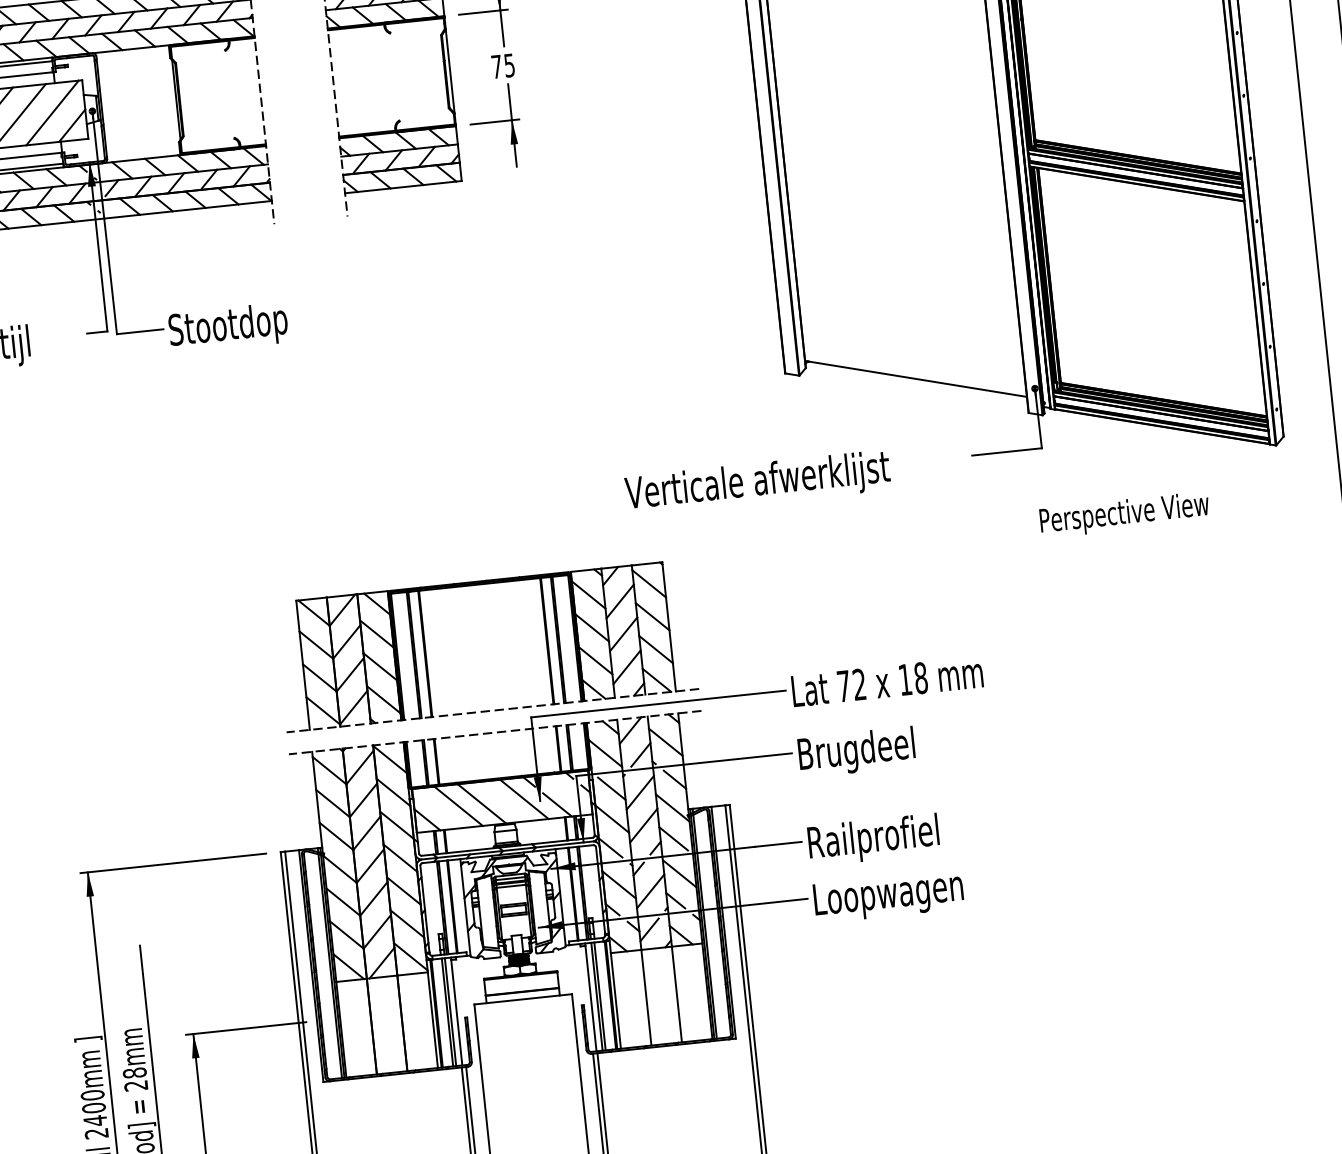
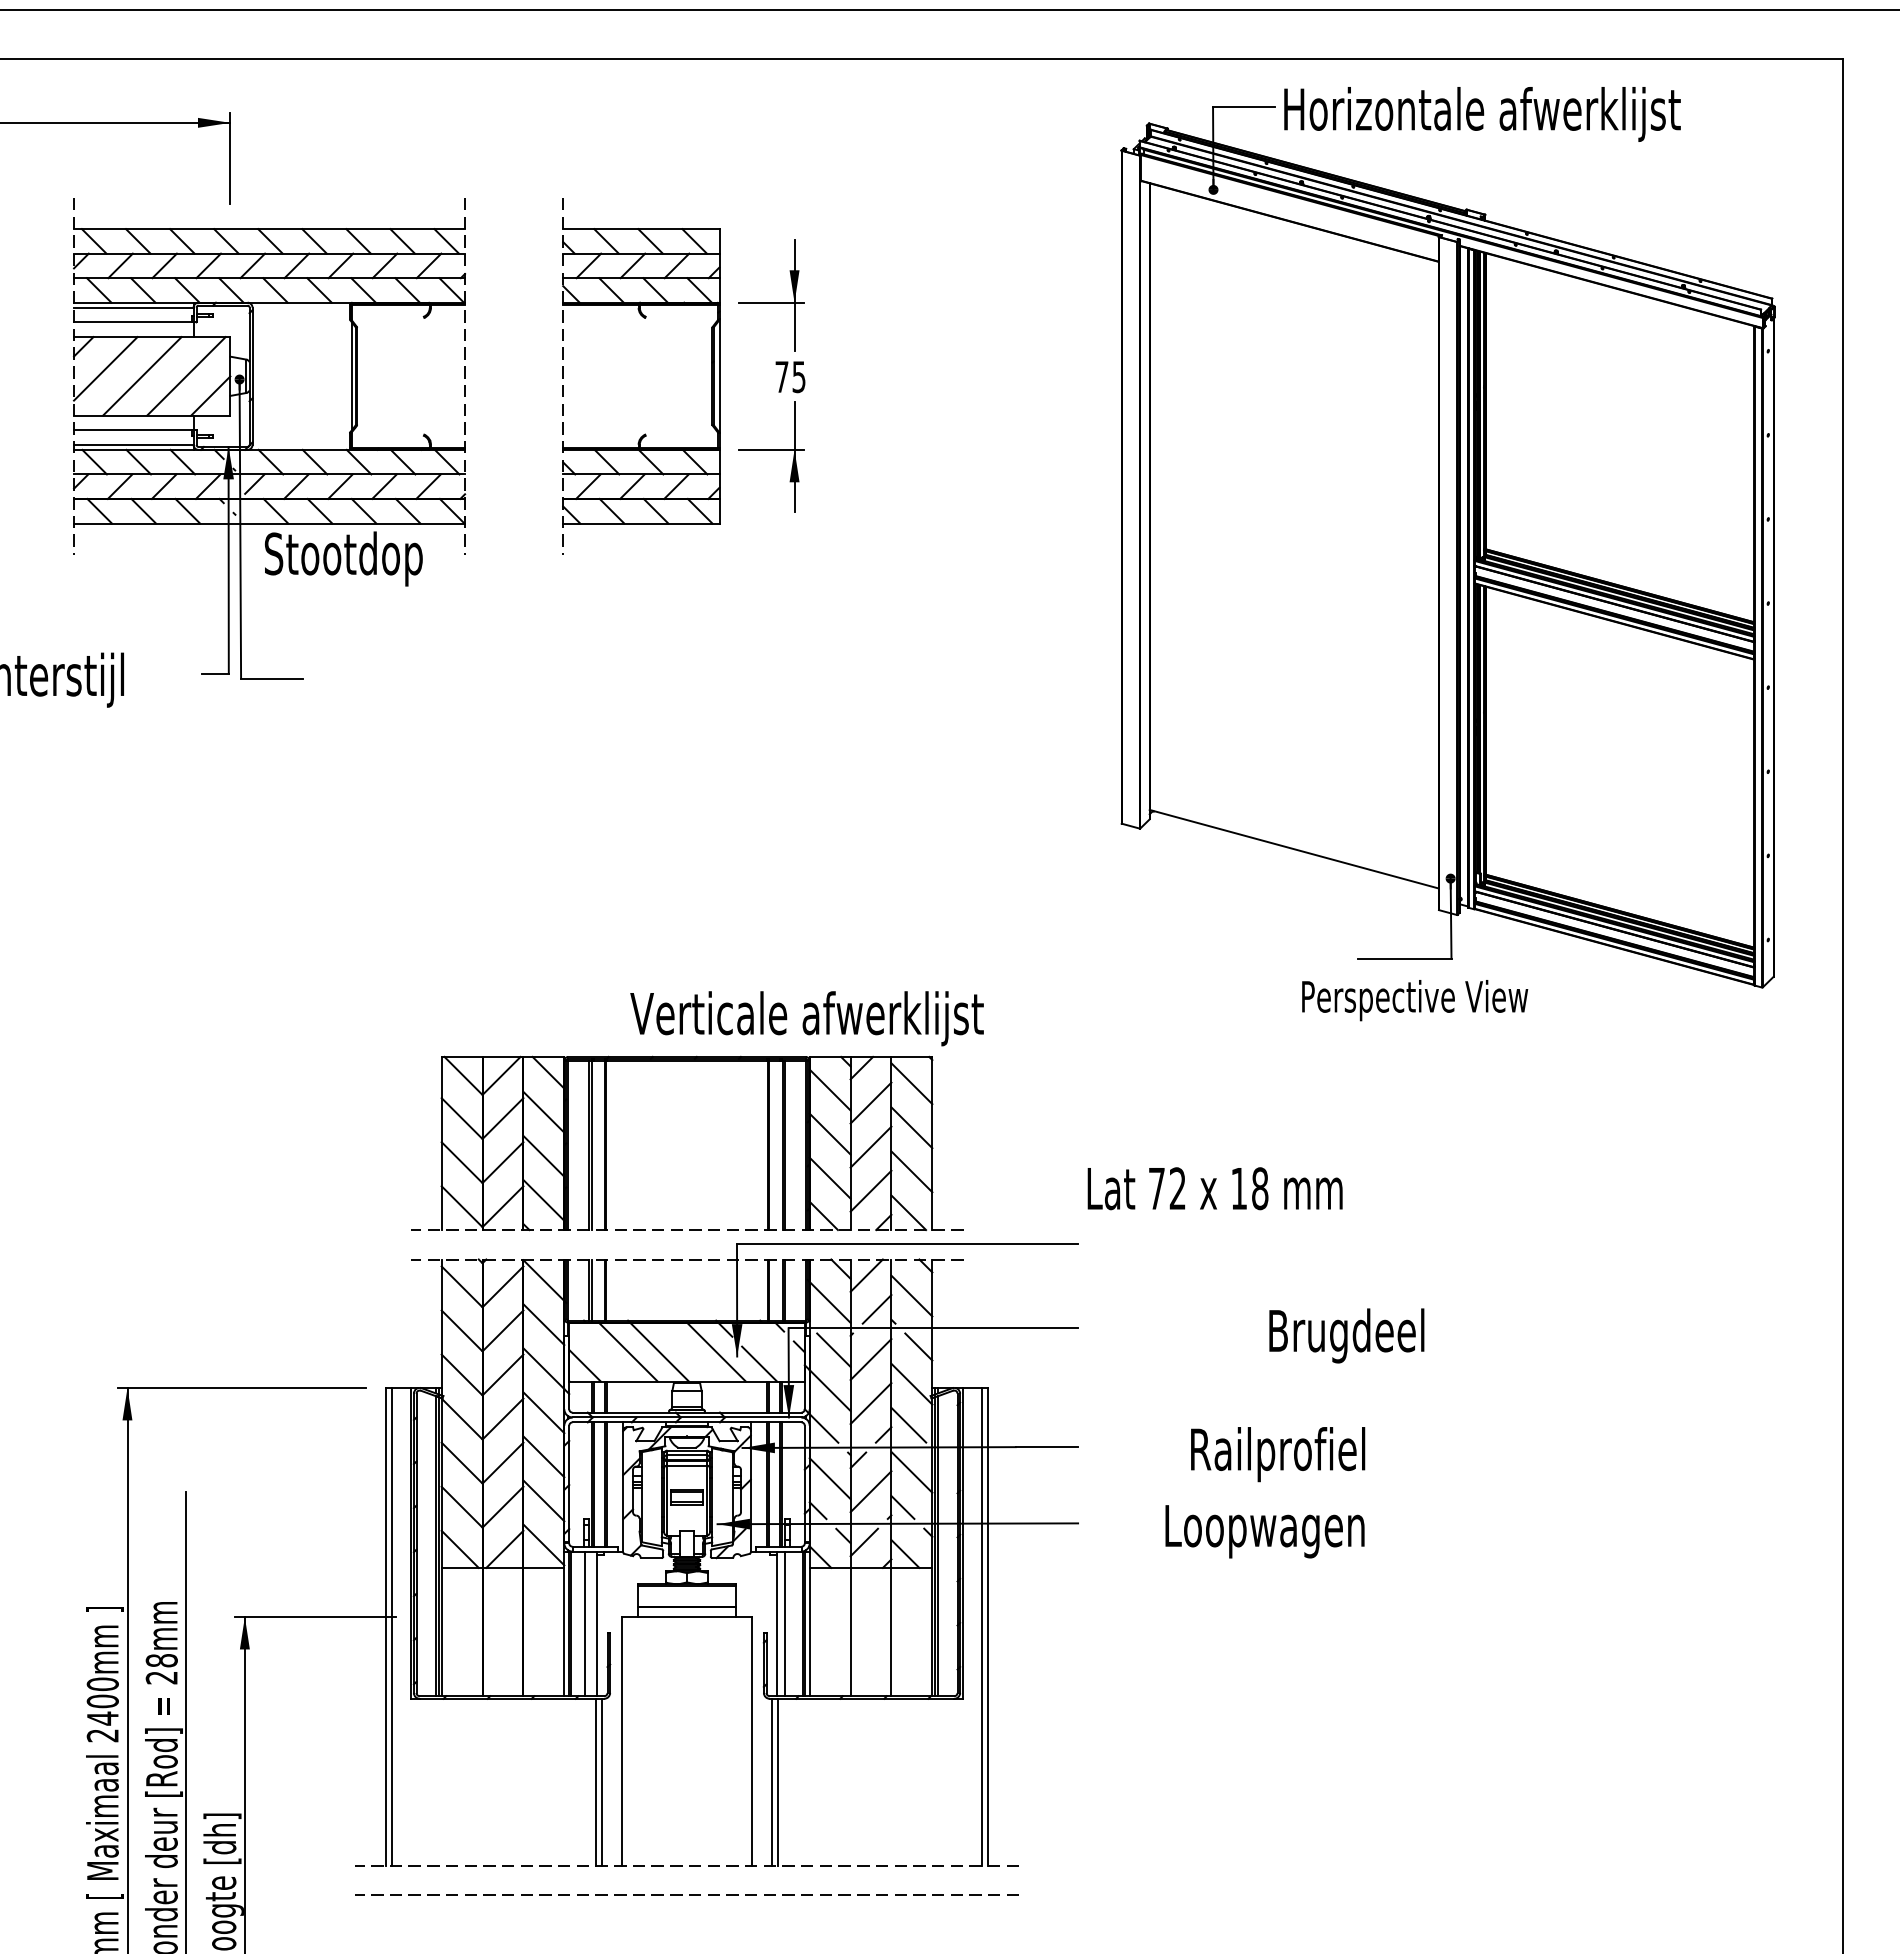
text: (228, 327) -> (343, 558), moved
text: (757, 483) -> (806, 1018), moved
text: (1125, 514) -> (1415, 1000), moved
text: (886, 681) -> (1214, 1188), moved
text: (856, 751) -> (1346, 1335), moved
text: (874, 839) -> (1278, 1454), moved
text: (888, 896) -> (1264, 1531), moved
line: (600, 996) -> (789, 1623), removed
line: (450, 1011) -> (588, 1623), removed

